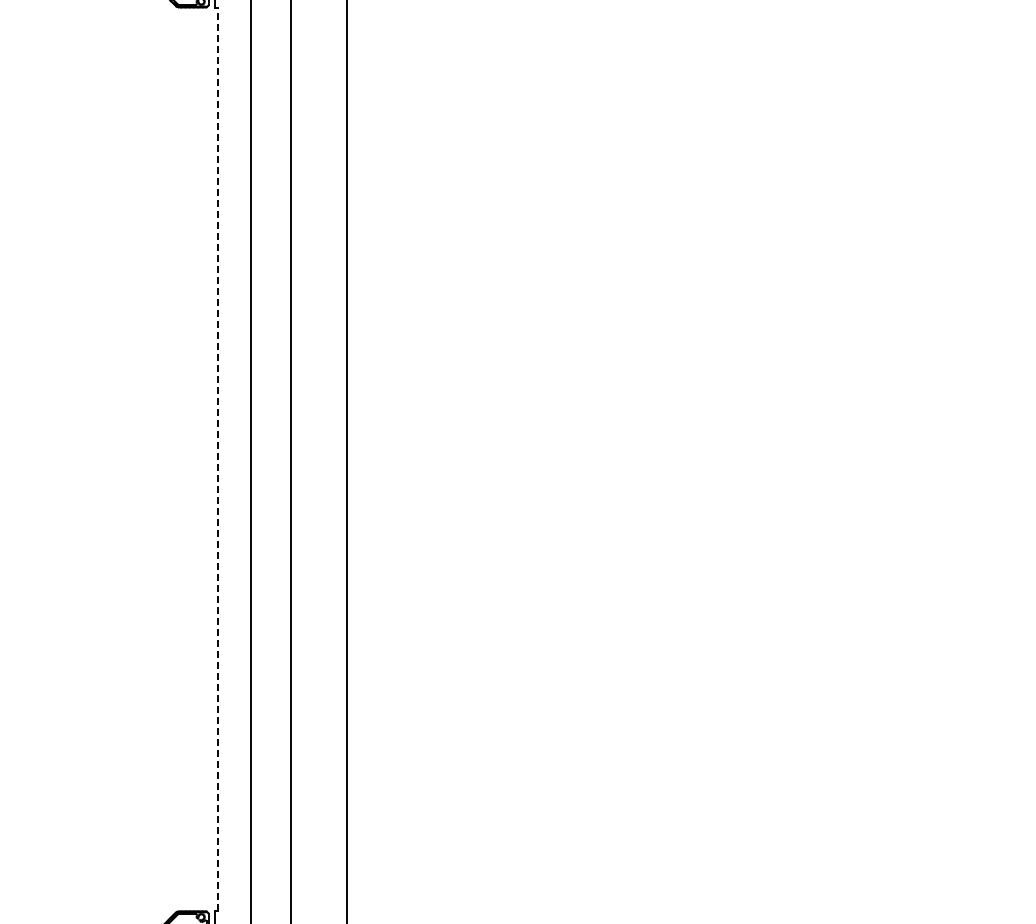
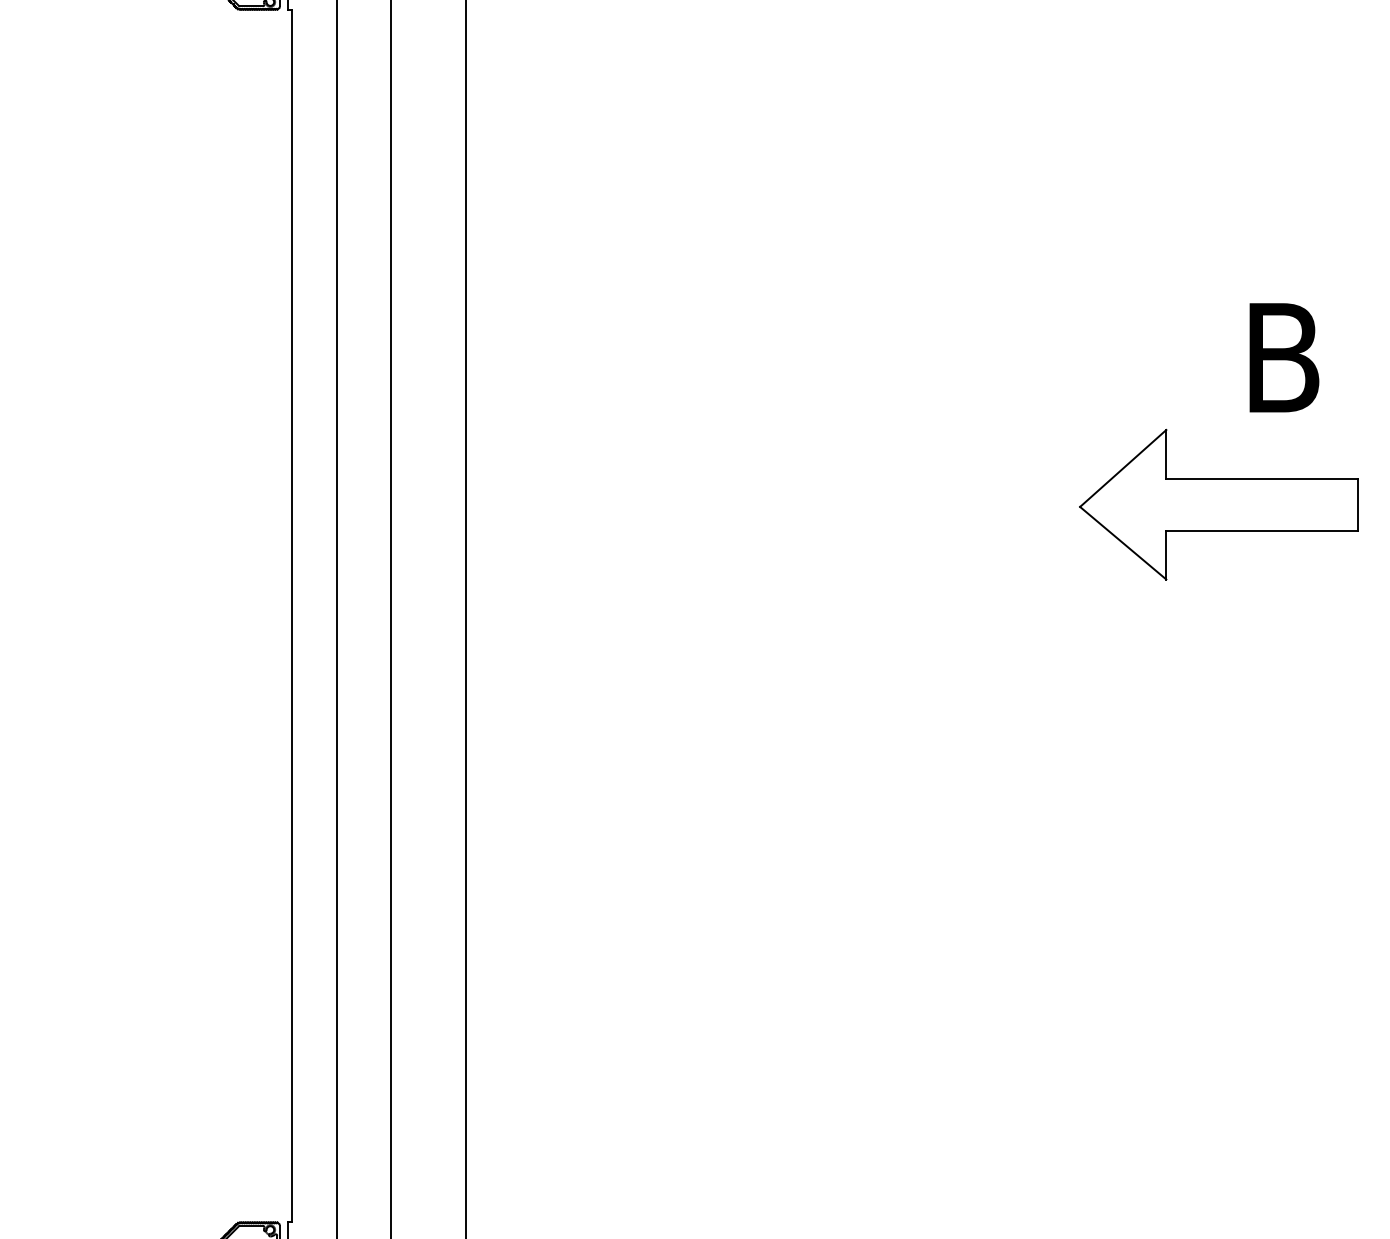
part: (908, 356) -> (1218, 478), added
line: (217, 459) -> (291, 616), dashed -> solid

